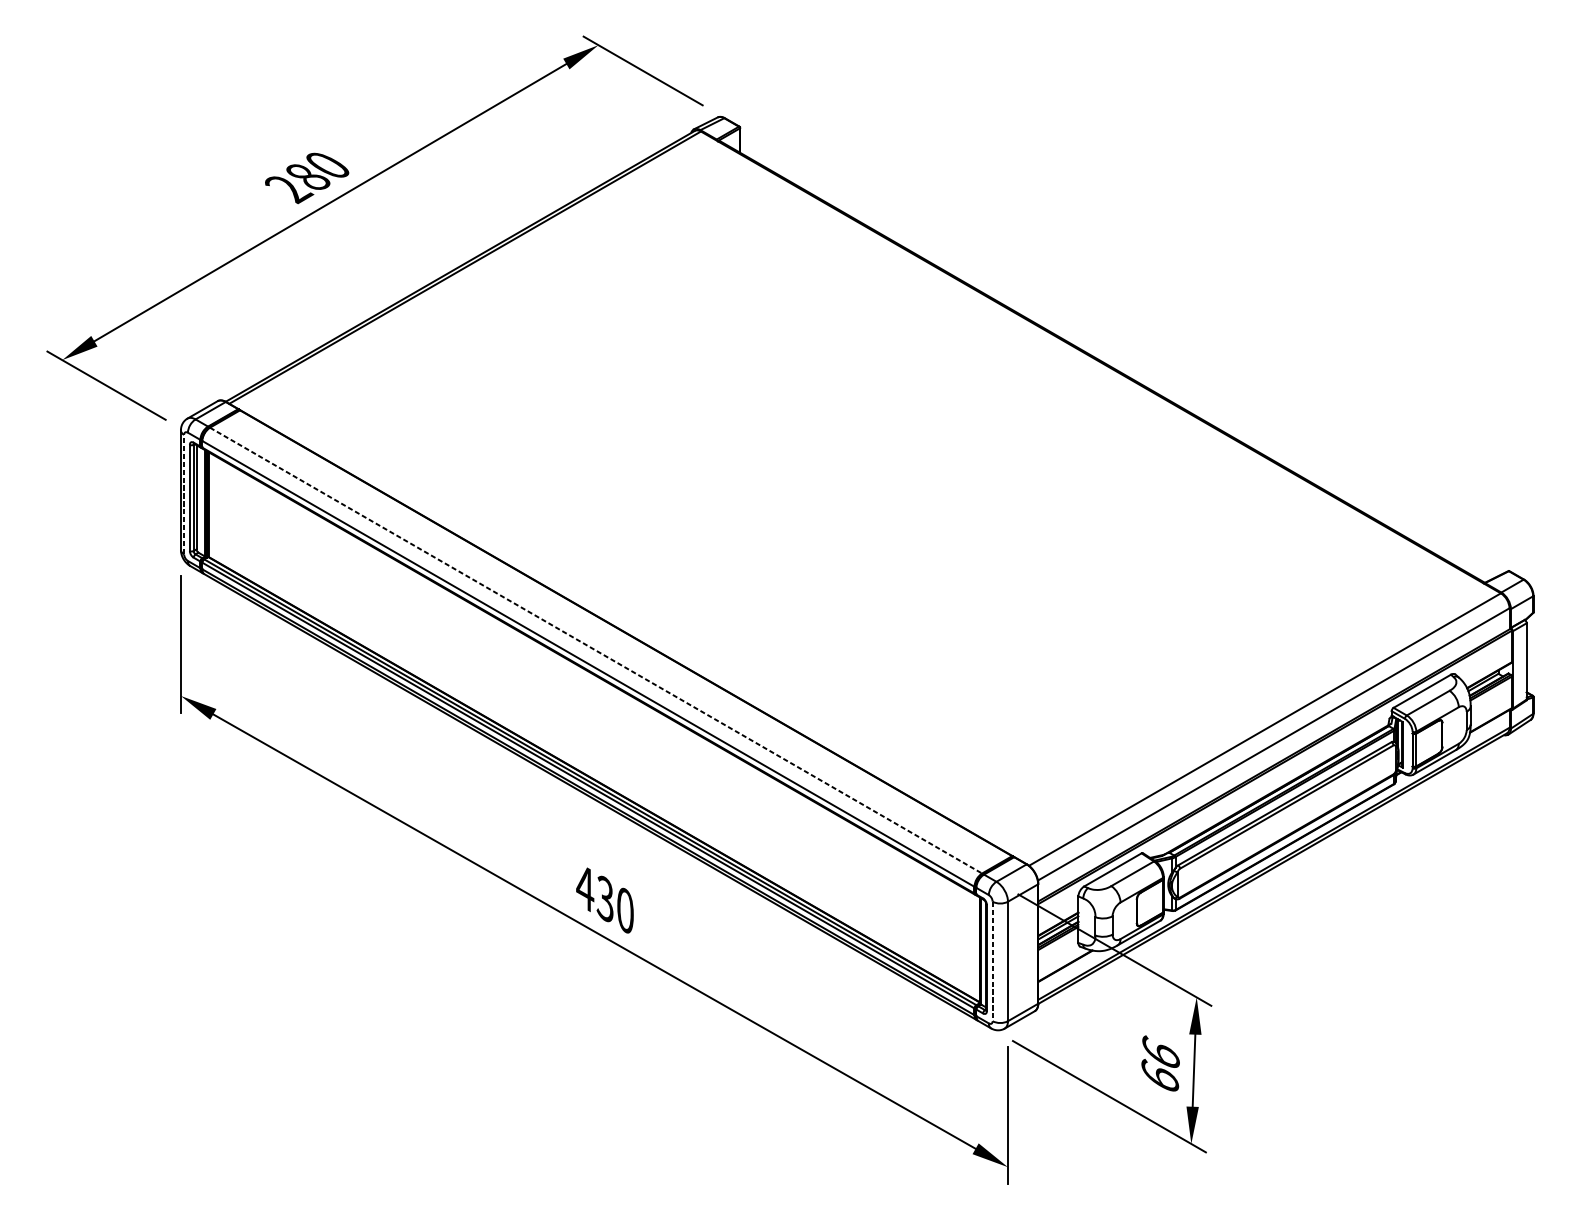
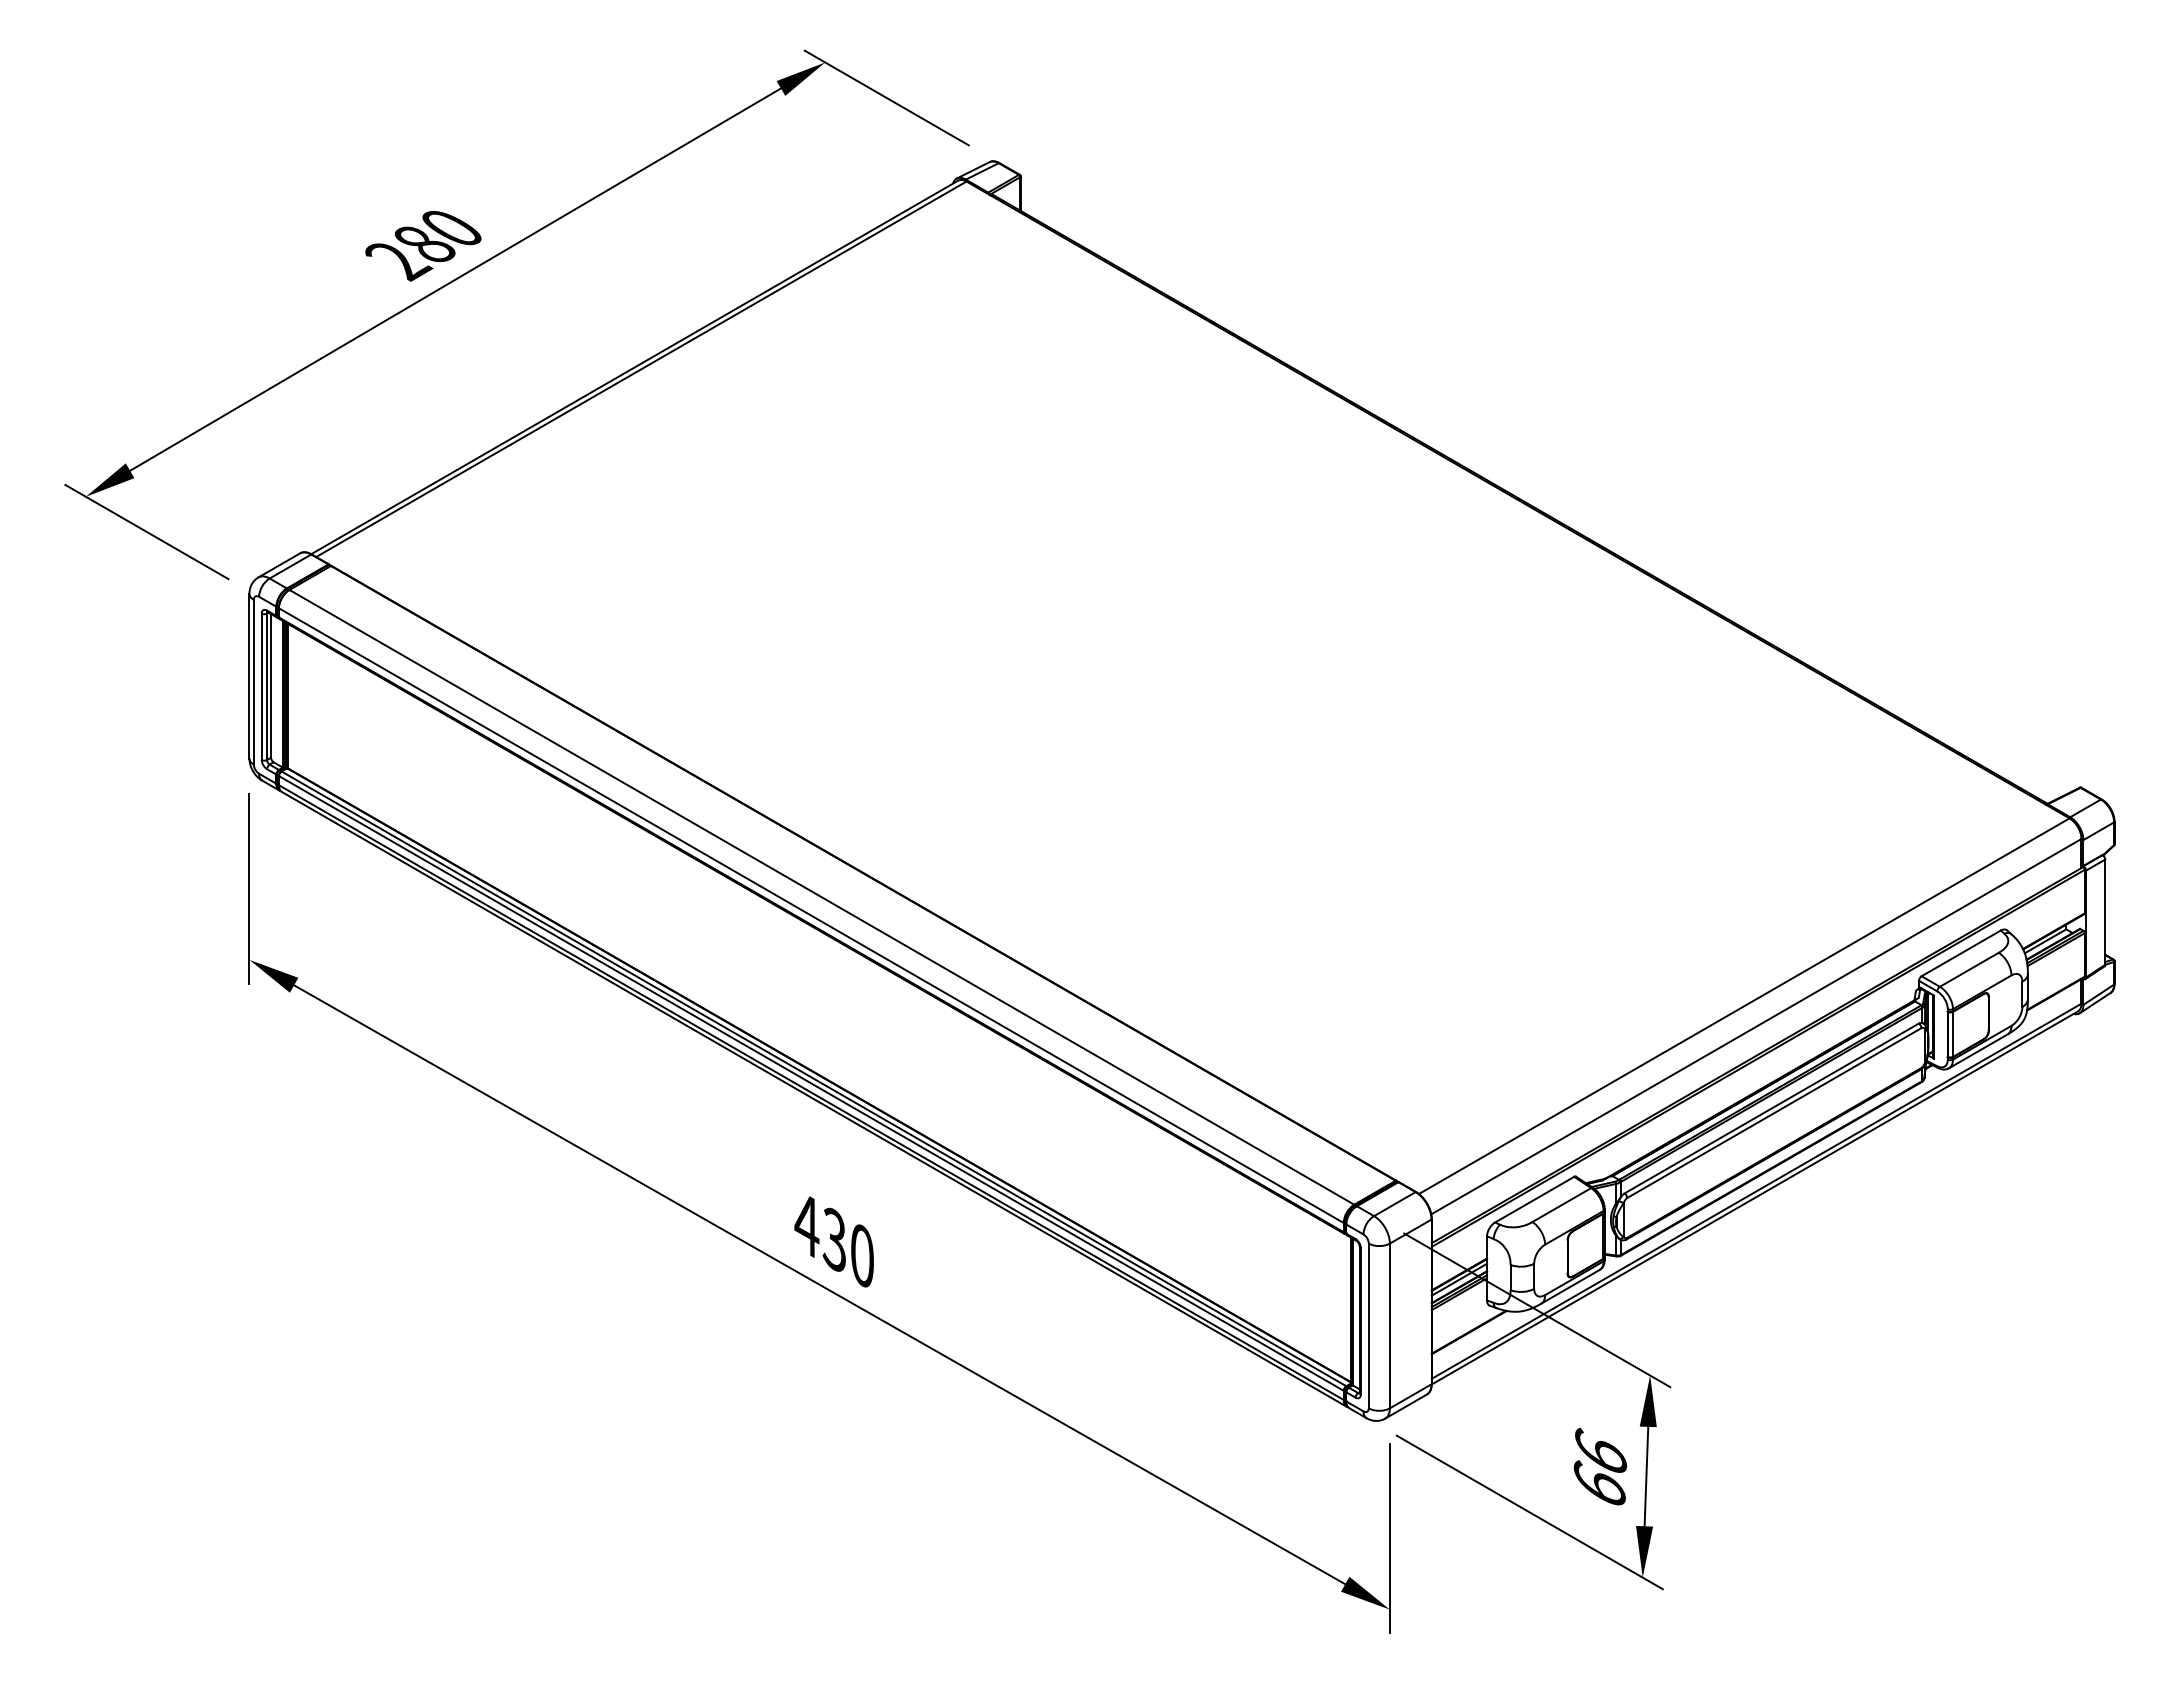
line: (183, 494) -> (253, 681), dashed -> solid
line: (595, 650) -> (821, 897), dashed -> solid
line: (992, 961) -> (1368, 1326), dashed -> solid

